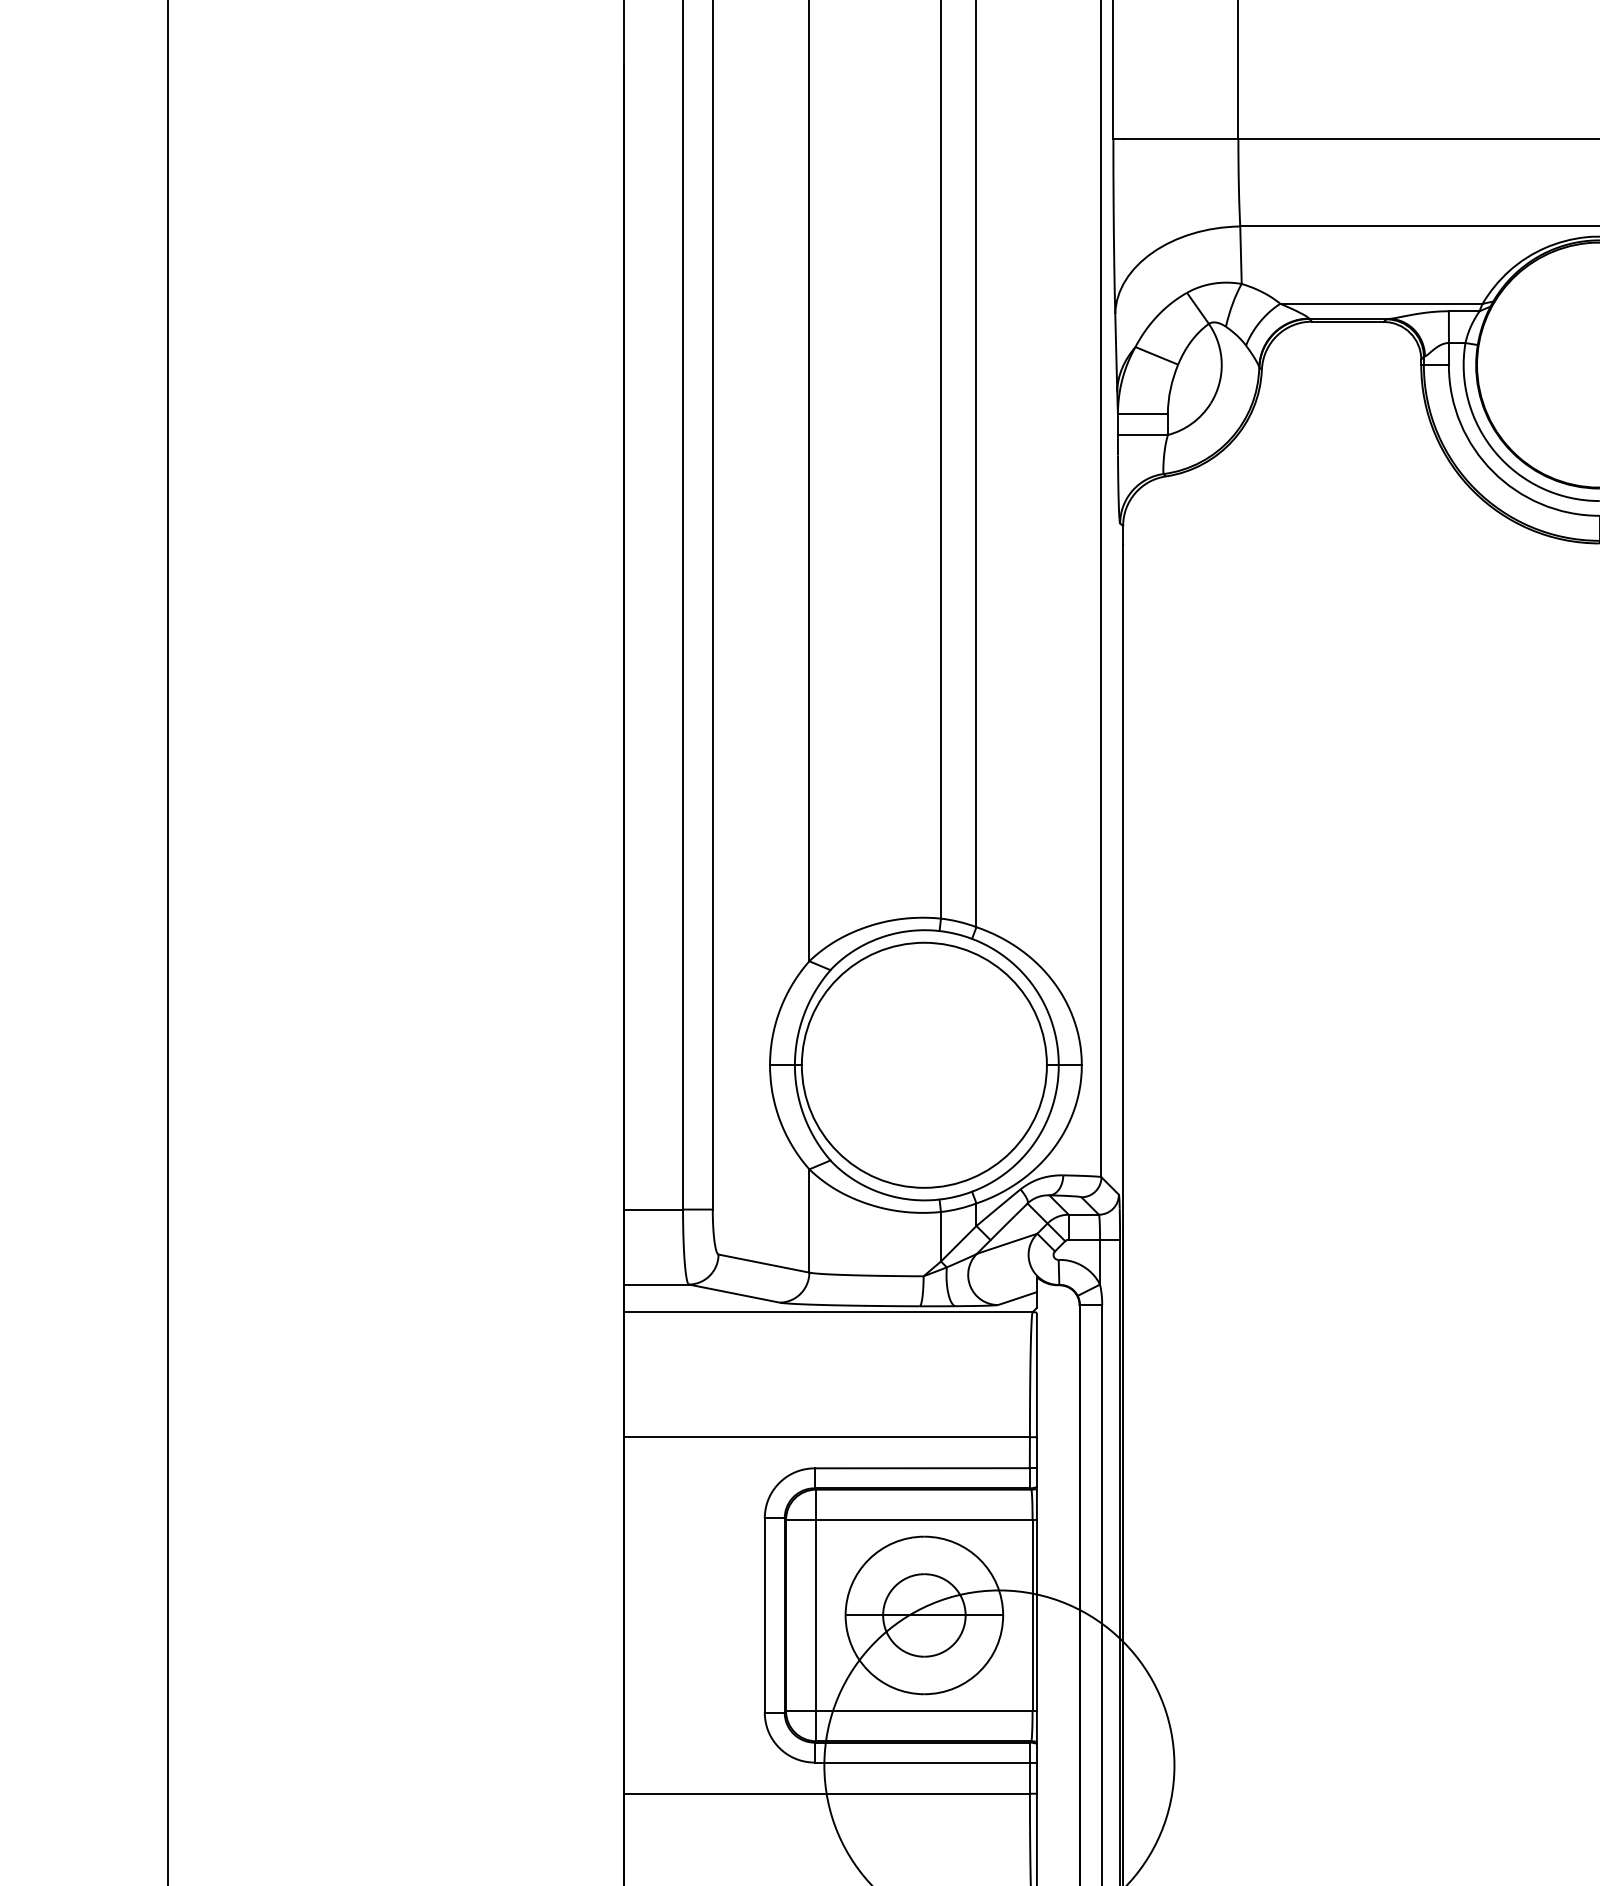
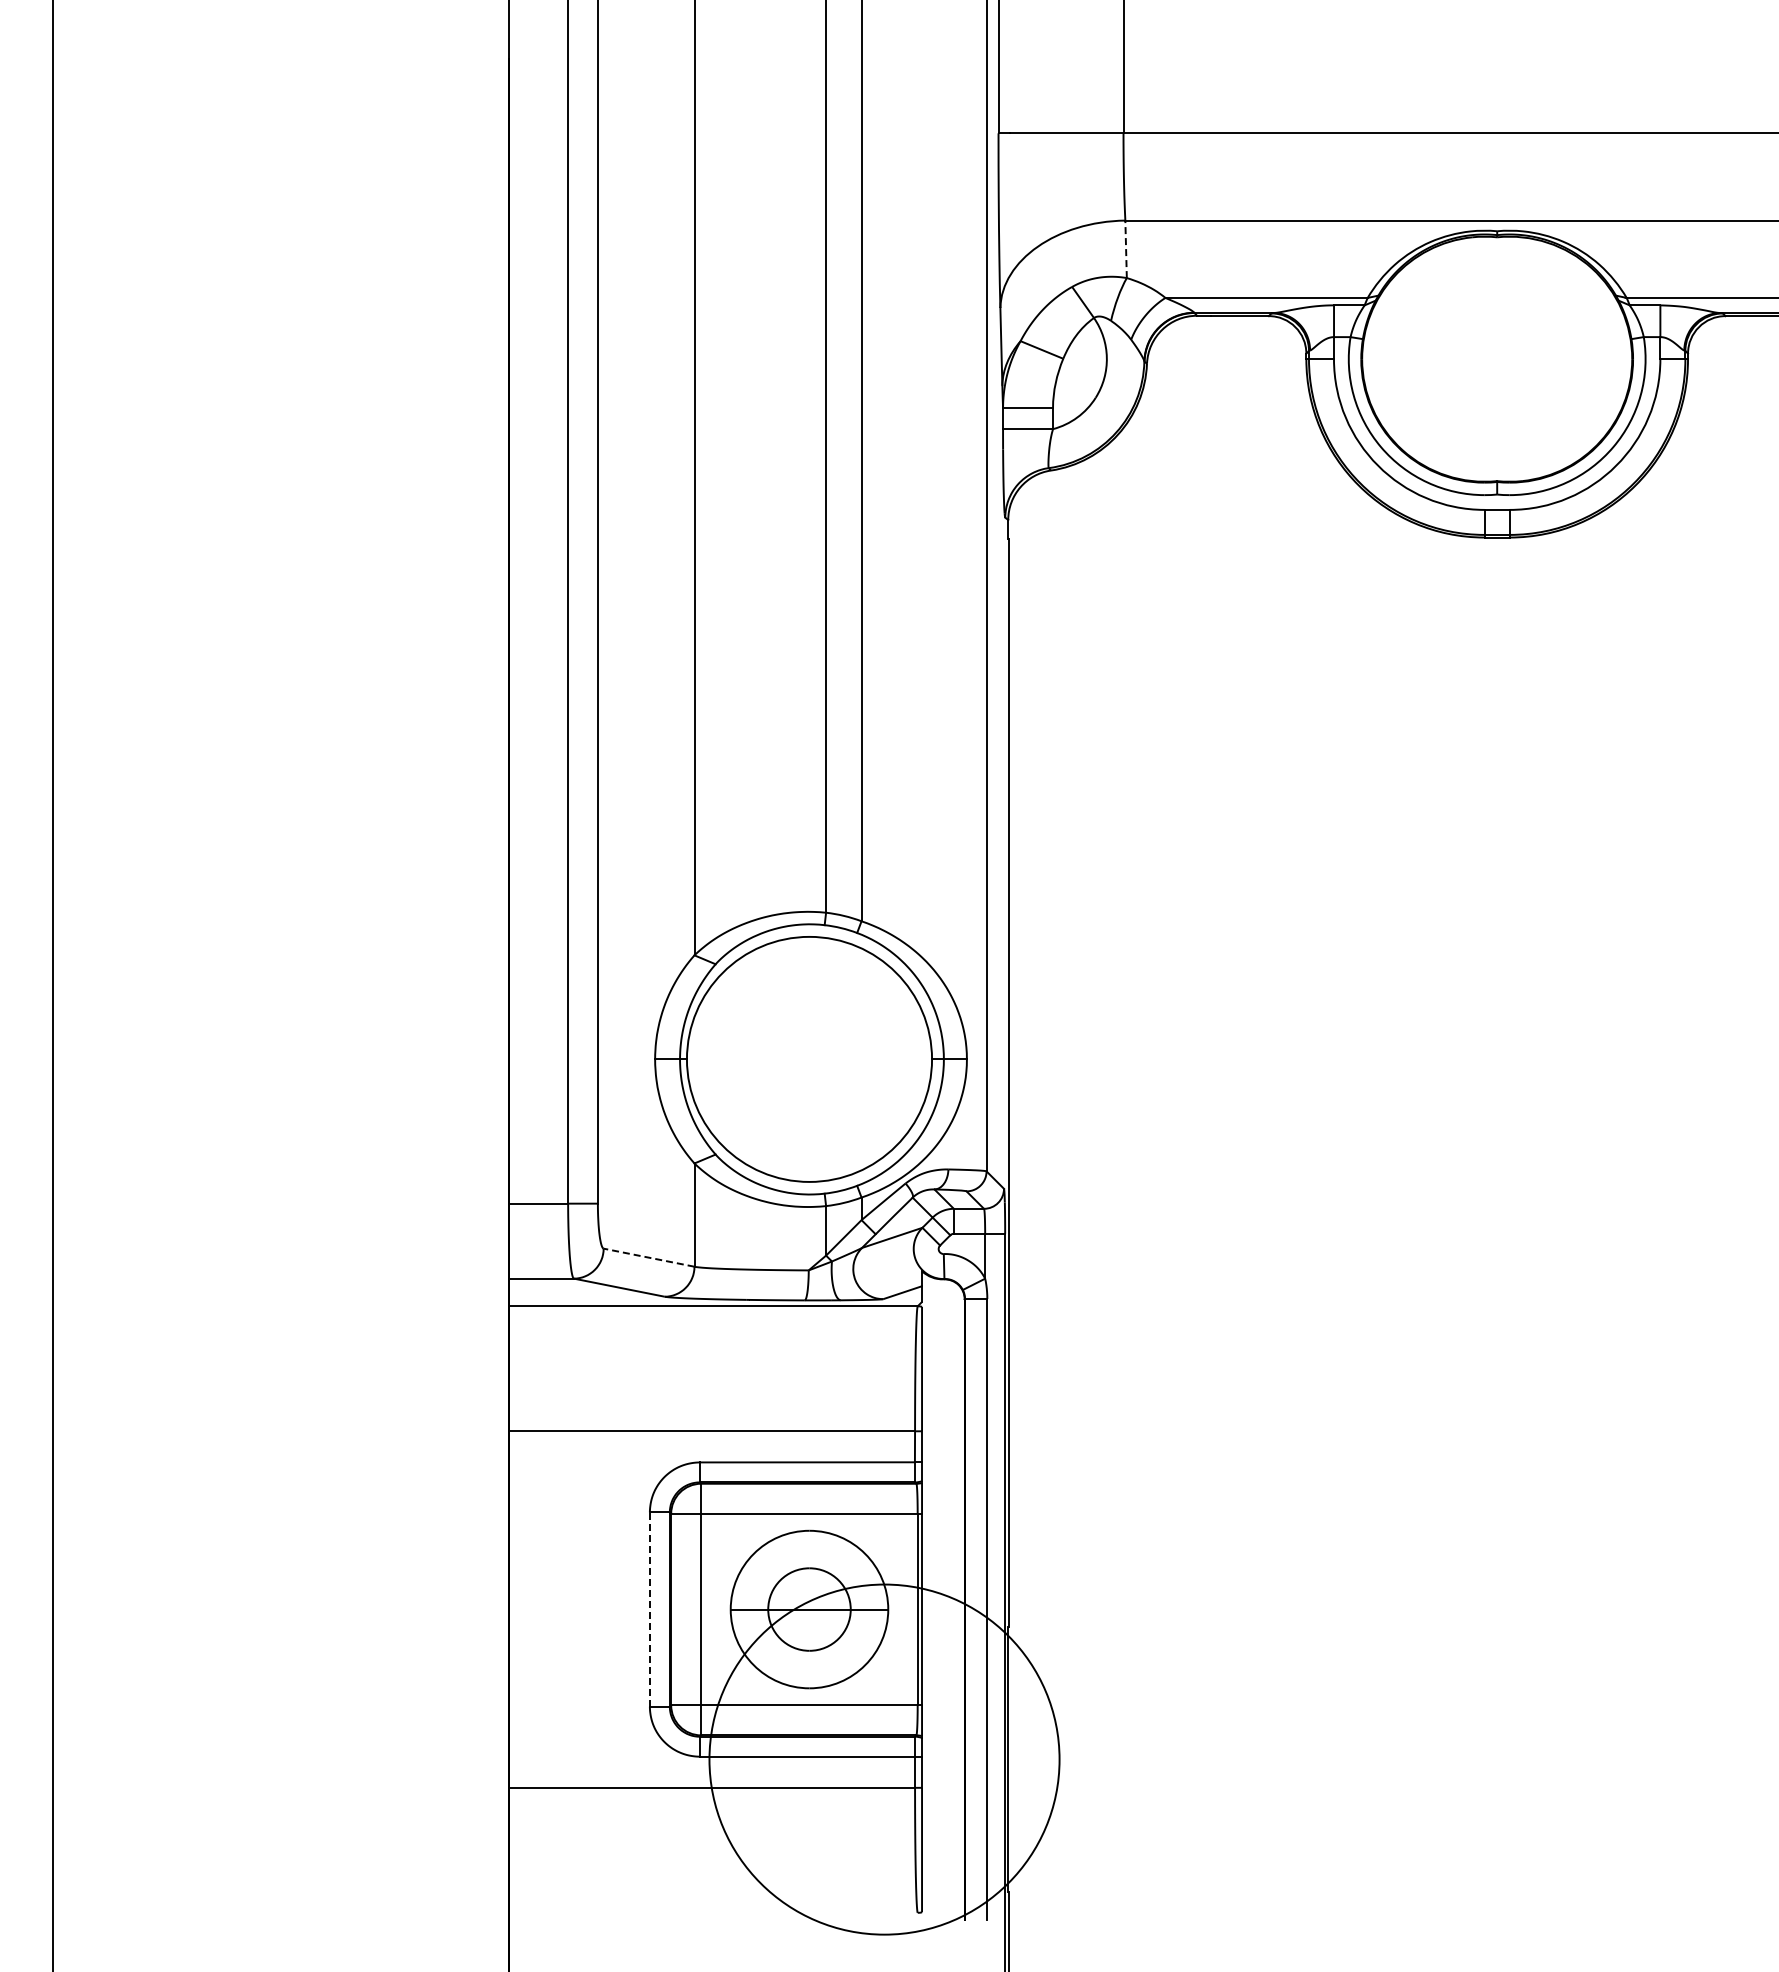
line: (1241, 255) -> (1126, 249), solid -> dashed
line: (763, 1263) -> (648, 1257), solid -> dashed
line: (764, 1615) -> (649, 1609), solid -> dashed

